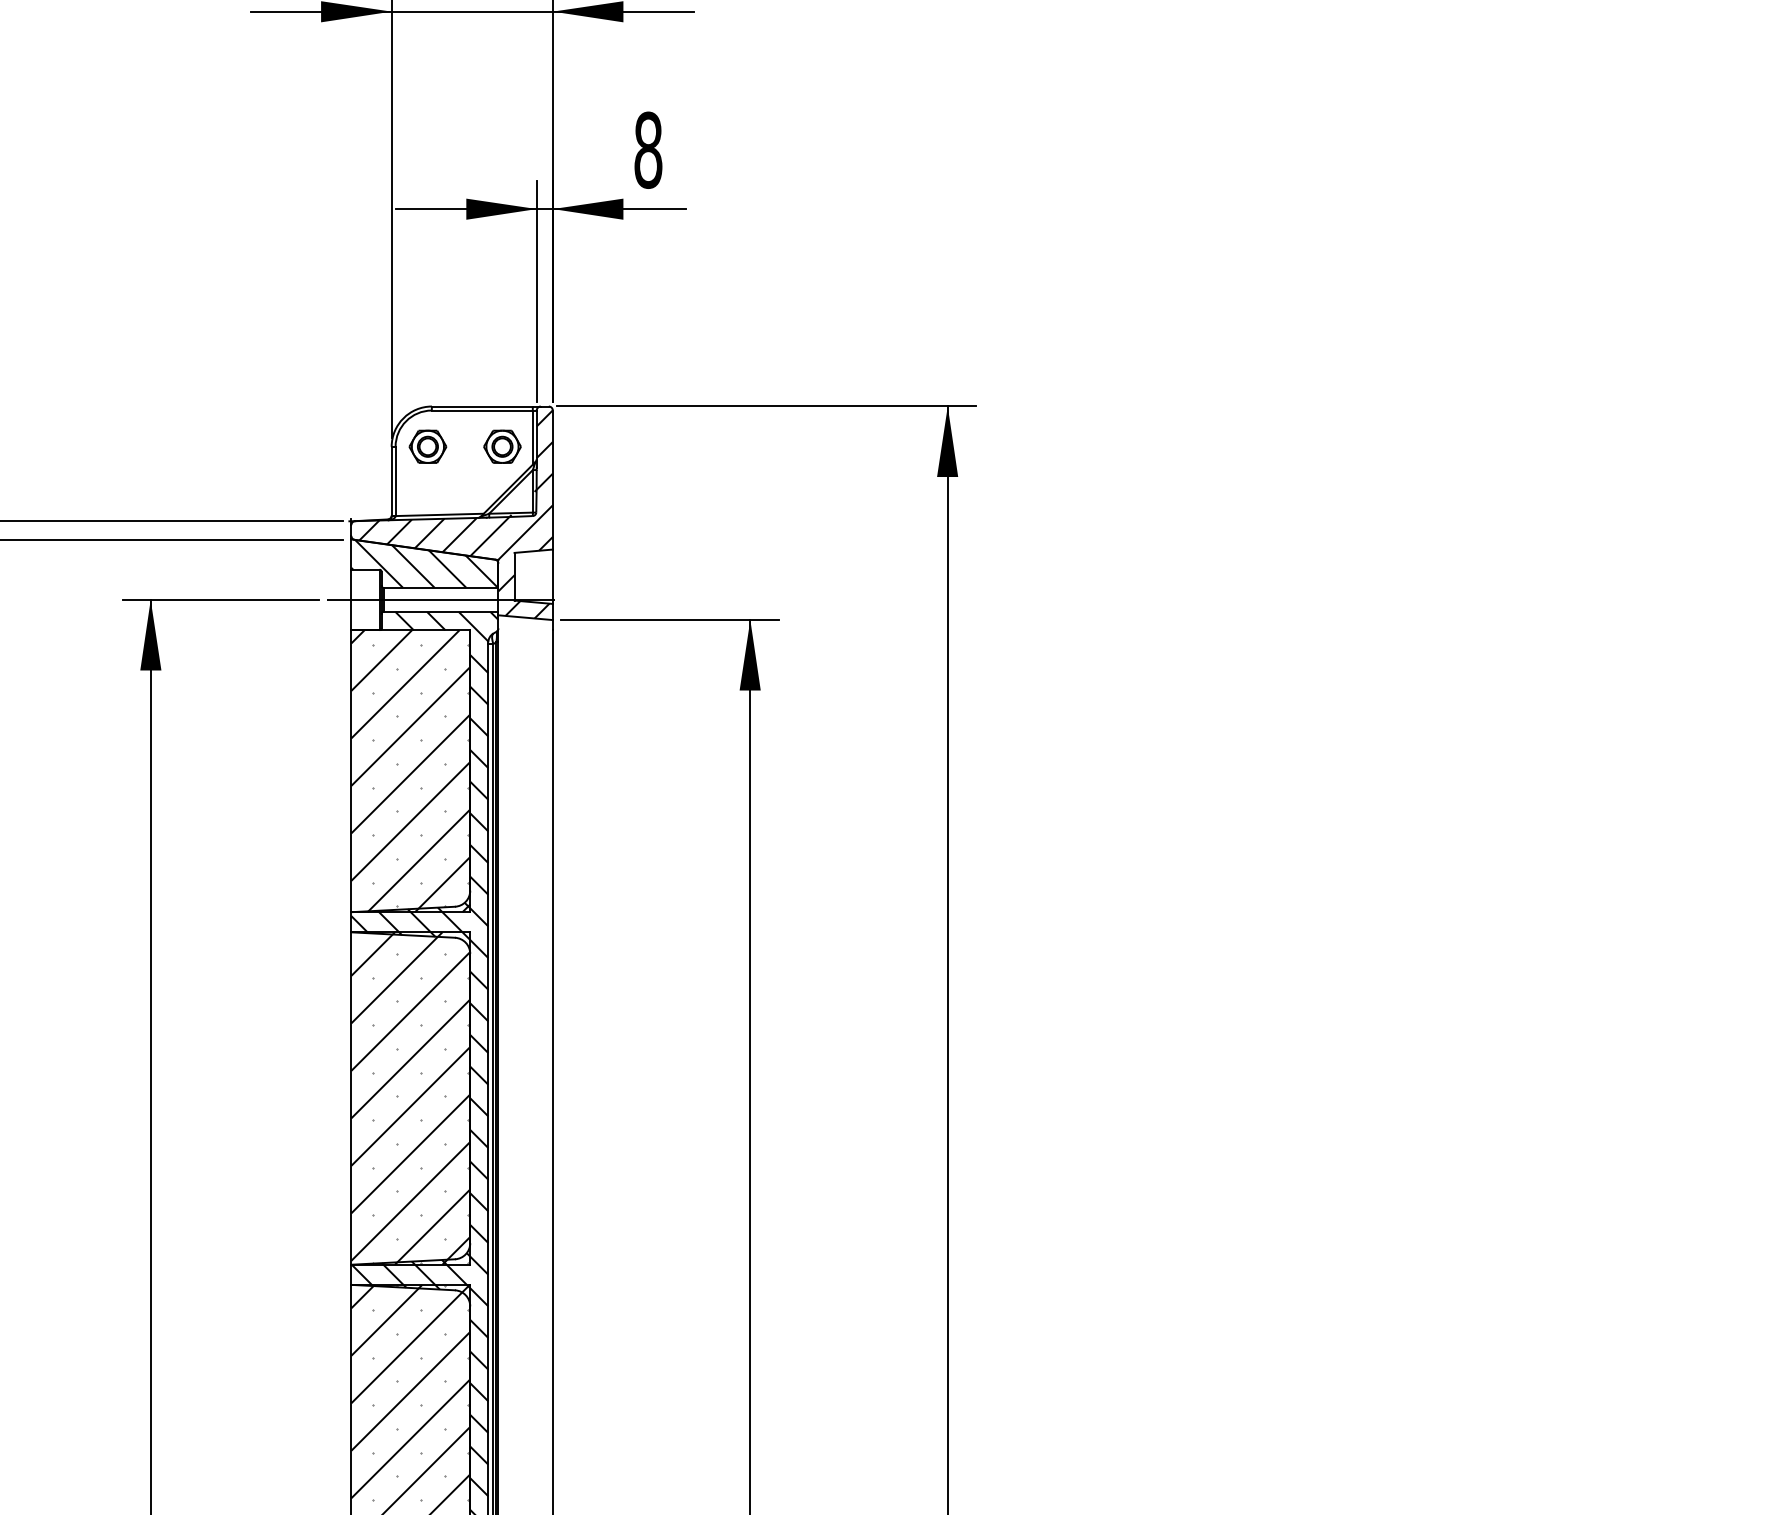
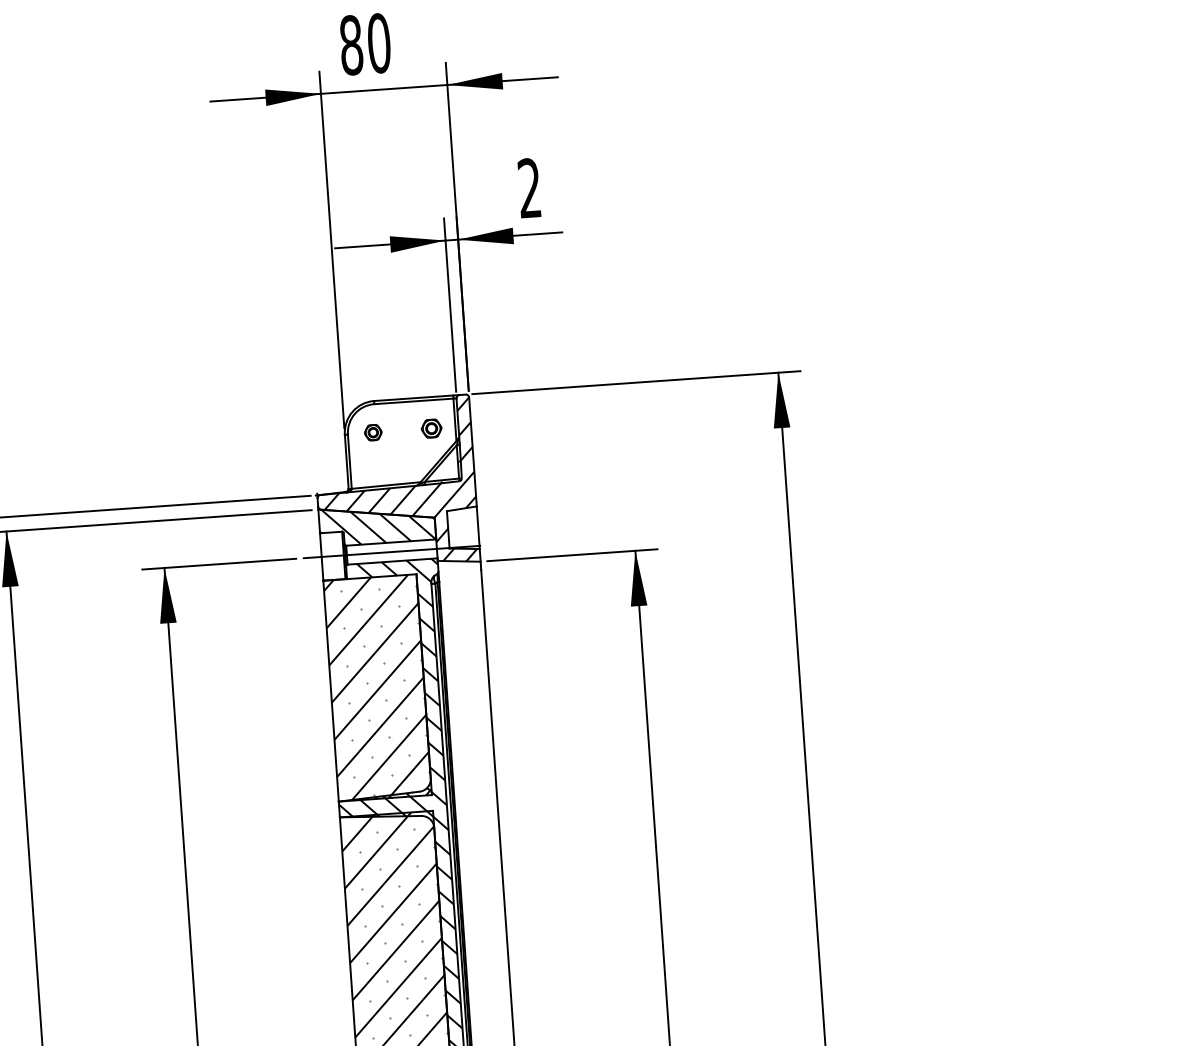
text: (648, 149) -> (529, 187), 8 -> 2
part: (427, 446) -> (372, 432), size x0.6
part: (502, 446) -> (431, 428), size x0.7

